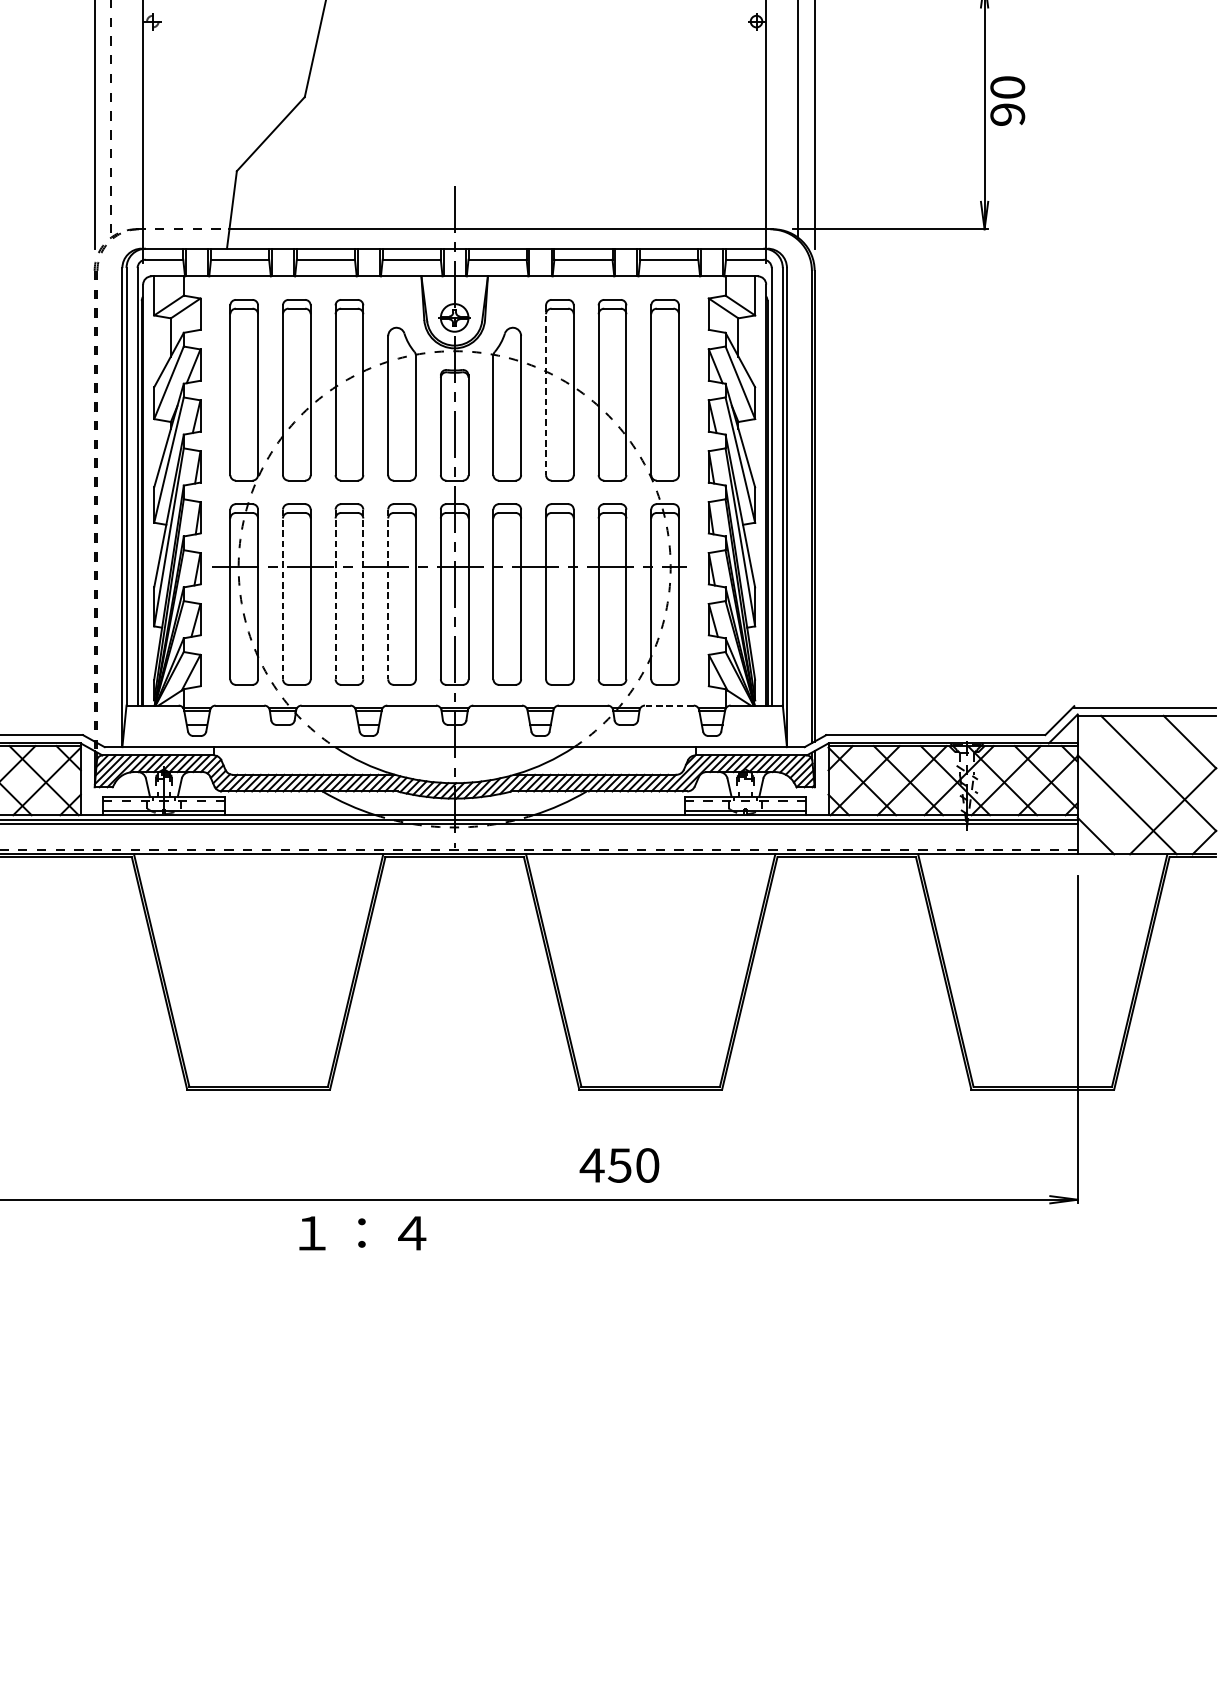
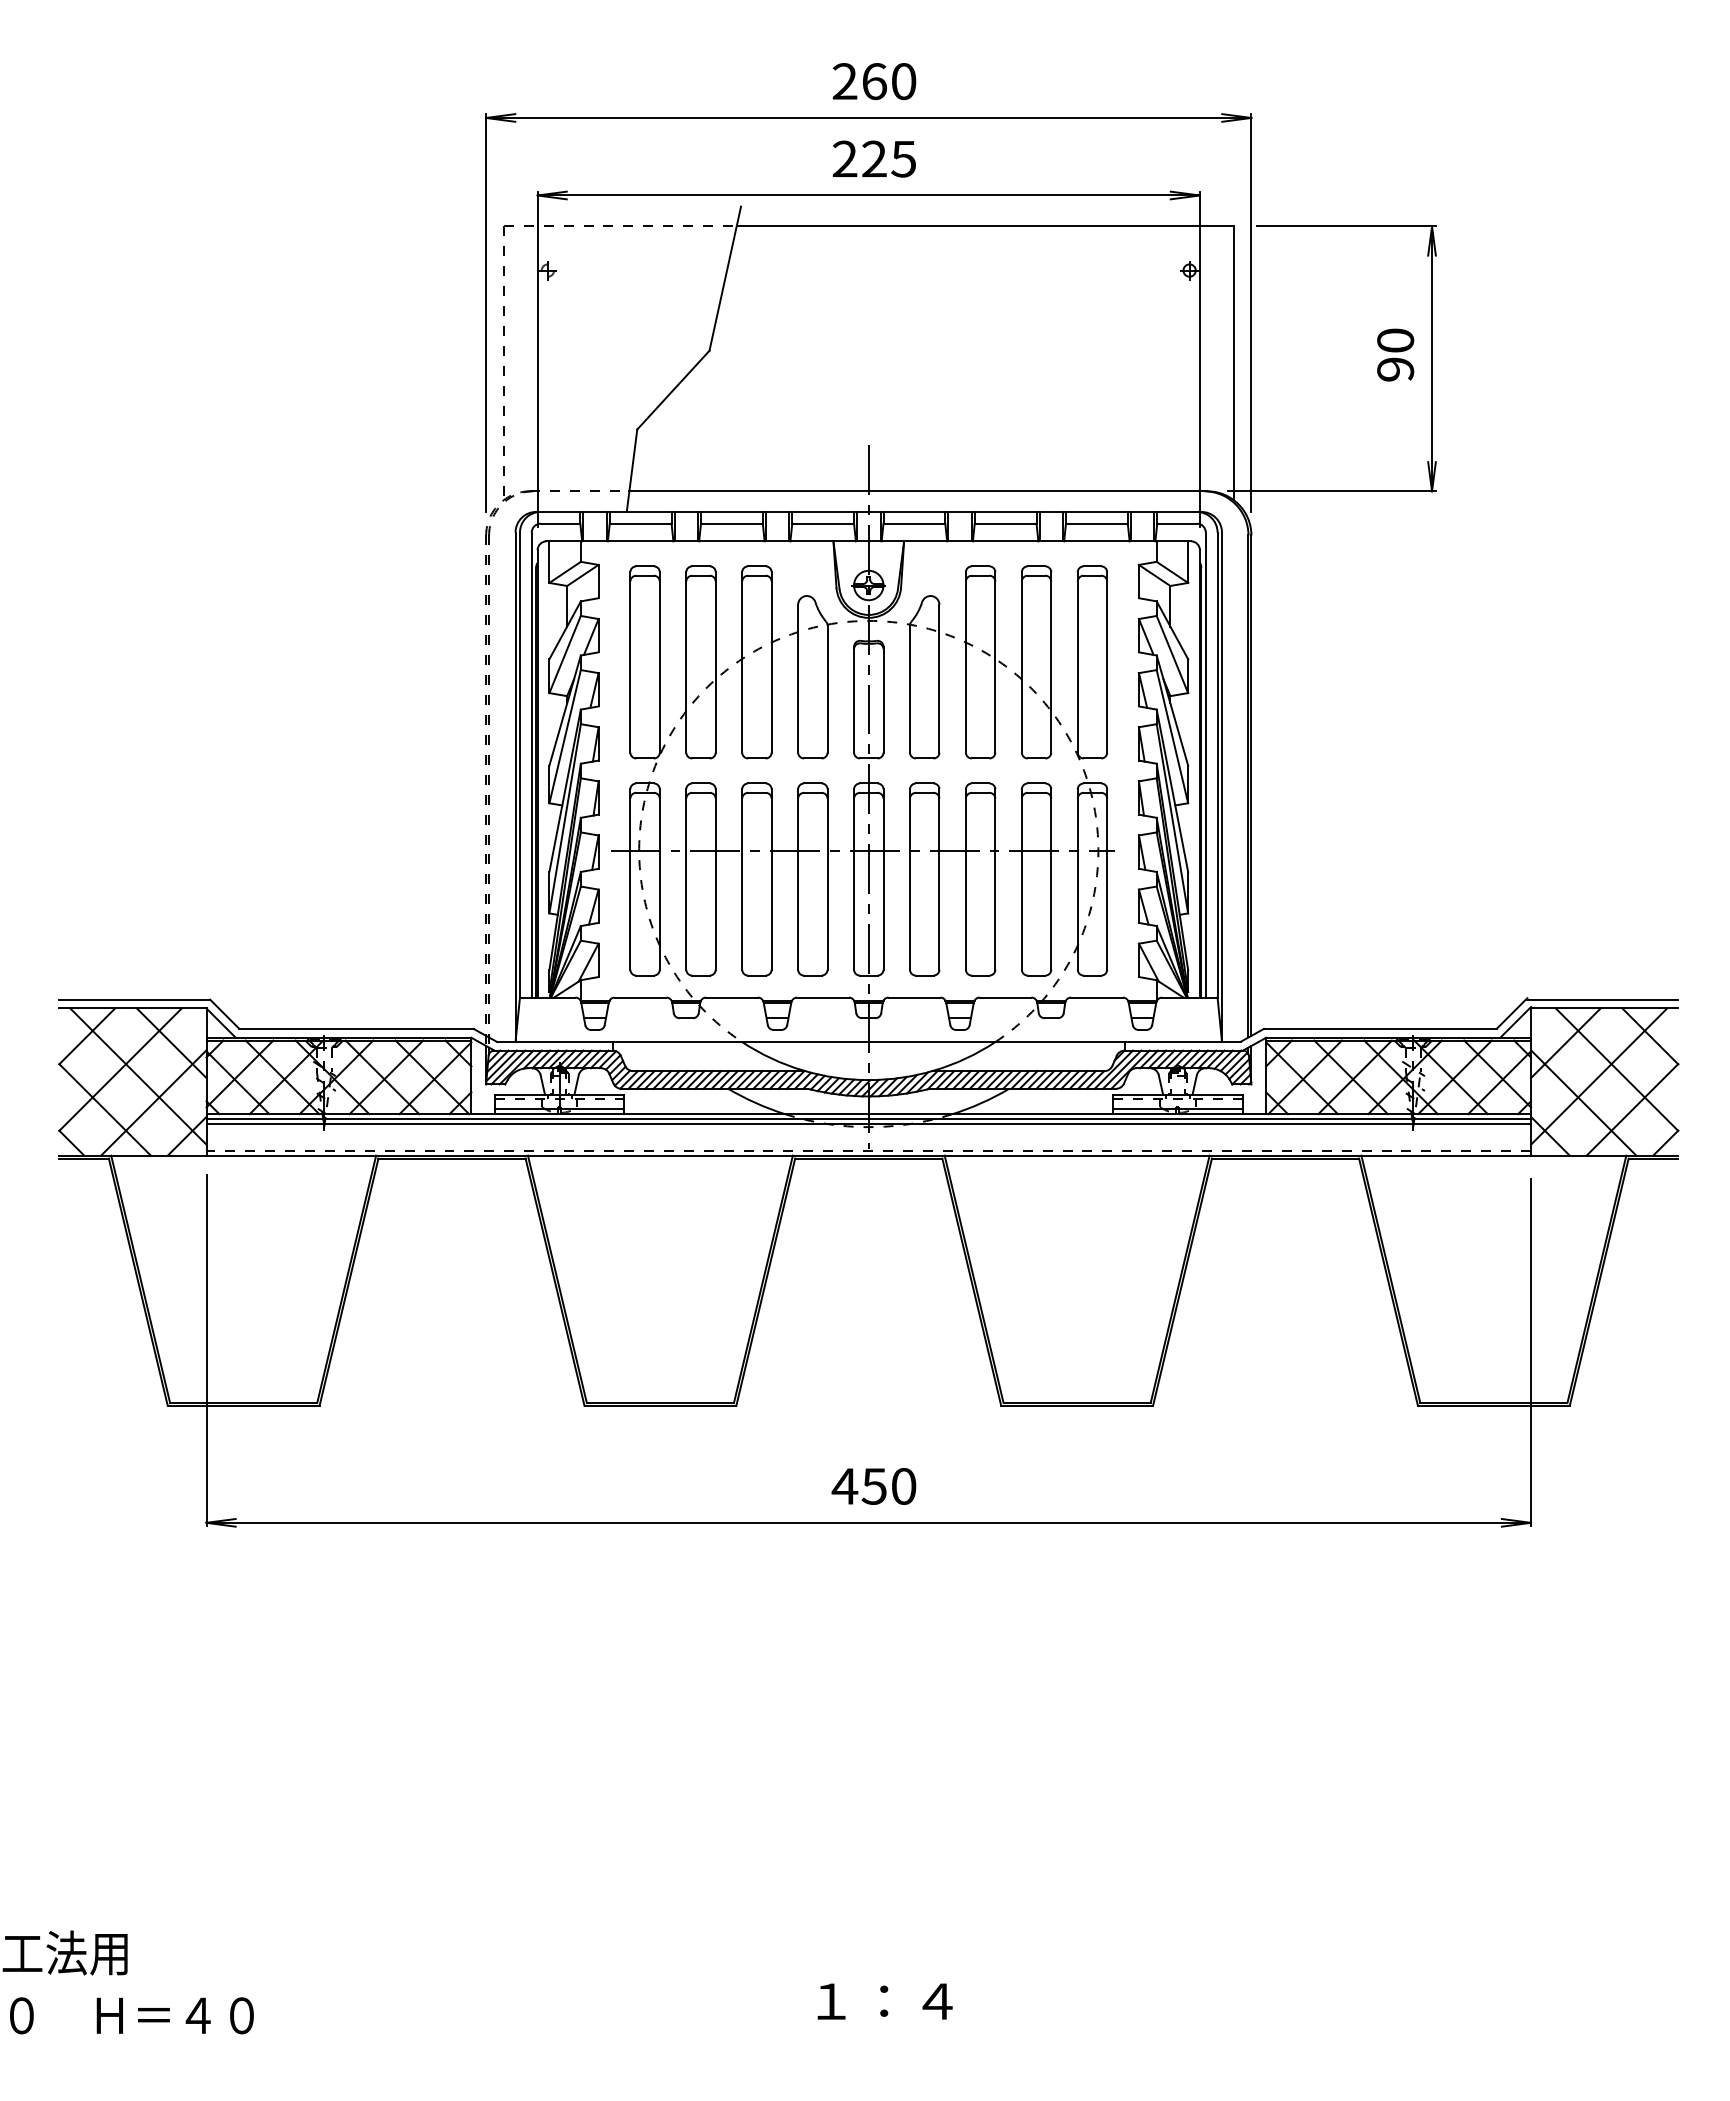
text: (1007, 100) -> (1395, 354), moved
line: (545, 390) -> (965, 662), dashed -> solid
line: (283, 595) -> (686, 880), dashed -> solid
line: (335, 595) -> (742, 880), dashed -> solid
line: (363, 595) -> (771, 880), dashed -> solid
line: (388, 595) -> (798, 880), dashed -> solid
line: (668, 705) -> (1096, 997), dashed -> solid
line: (1110, 748) -> (1565, 1043), added
line: (1142, 779) -> (1599, 1076), added
text: (619, 1165) -> (873, 1486), moved
text: (362, 1233) -> (884, 2001), moved

